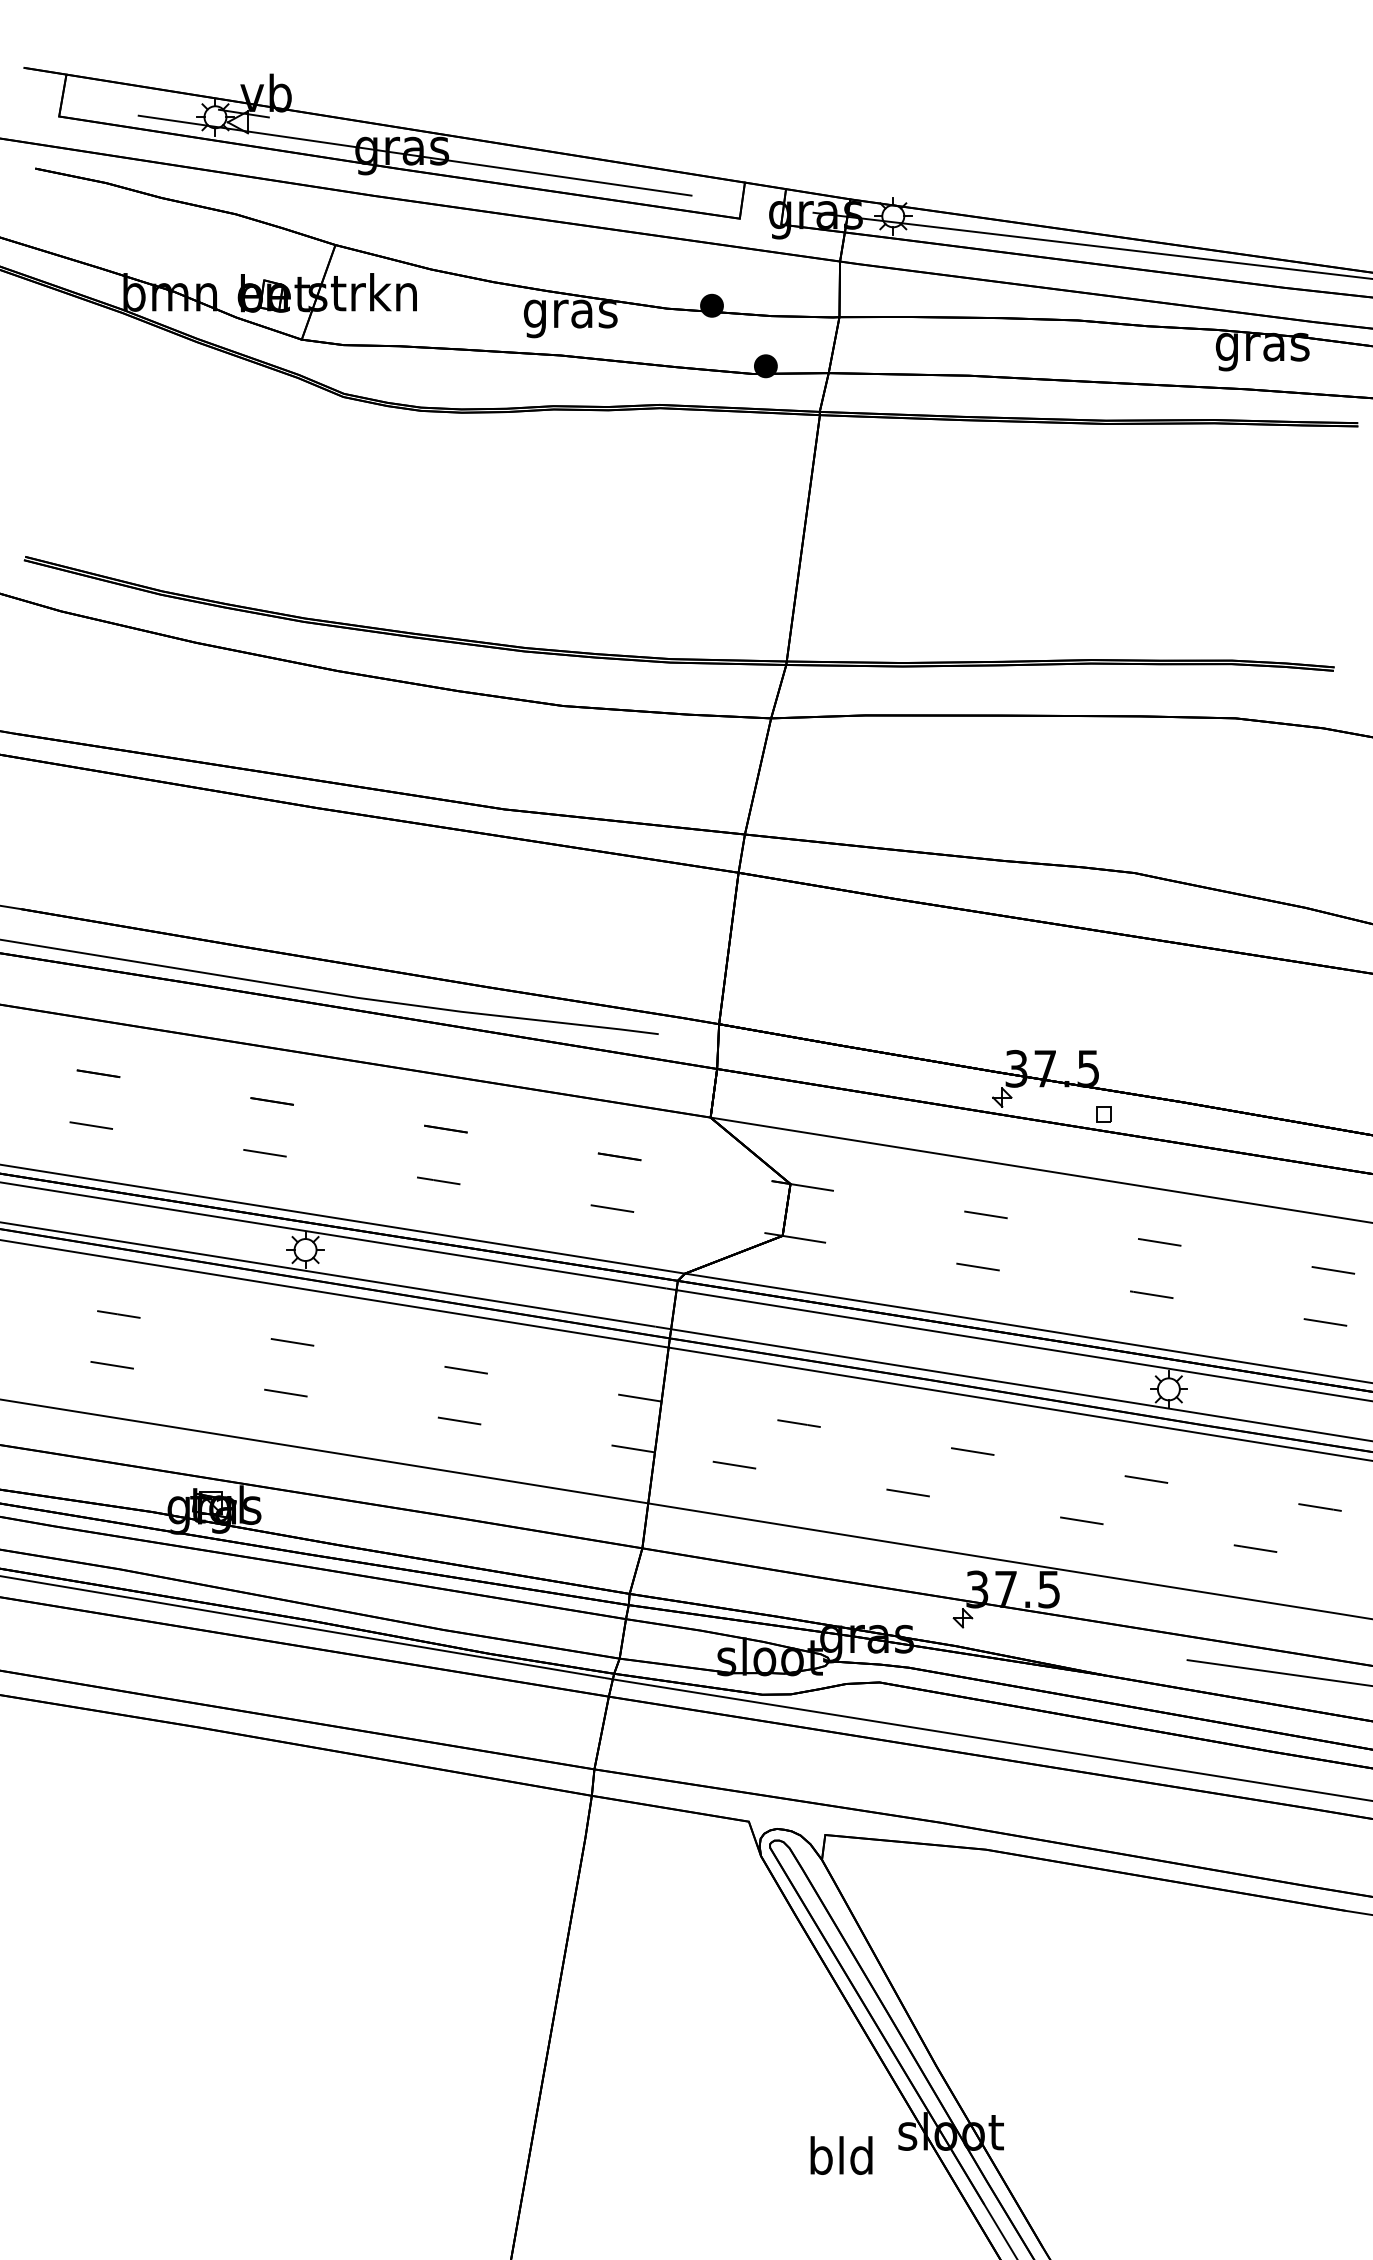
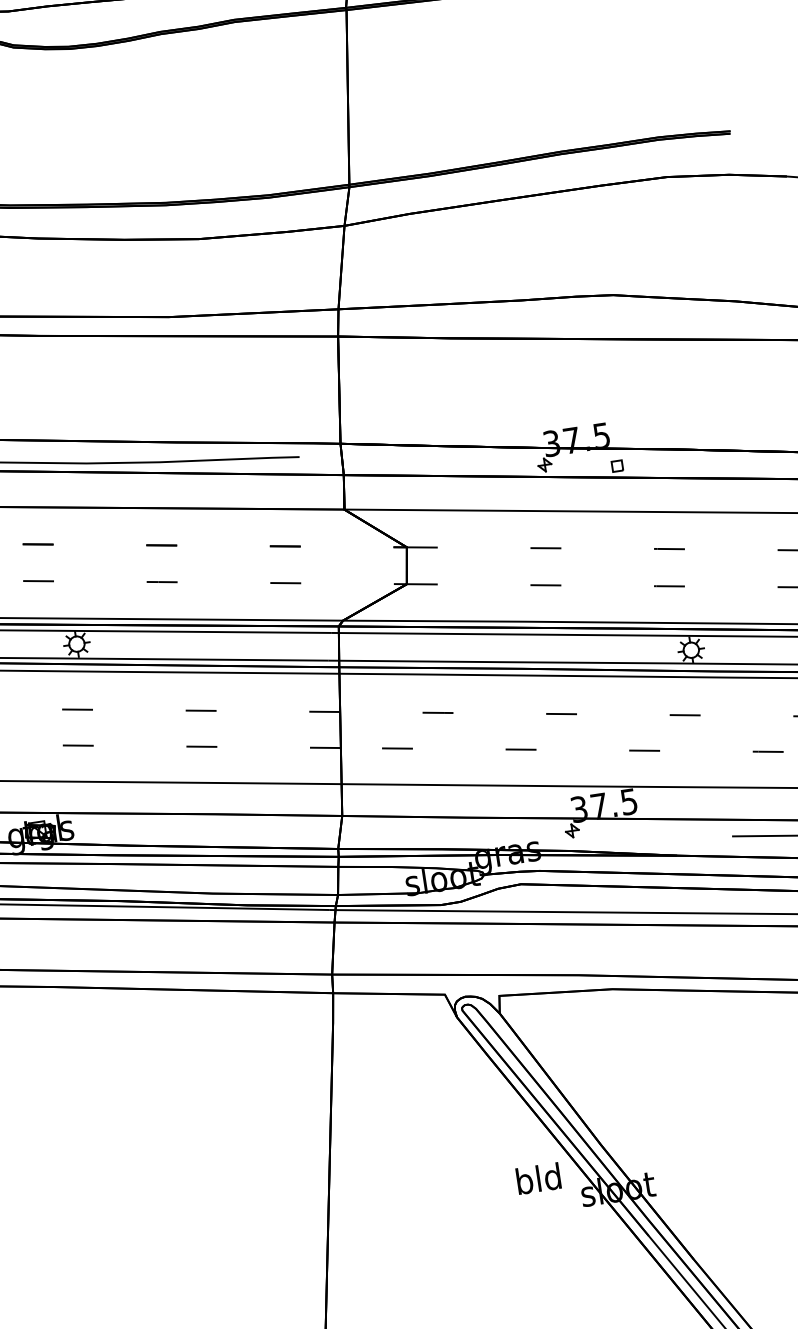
text: (841, 2155) -> (538, 1178), moved

